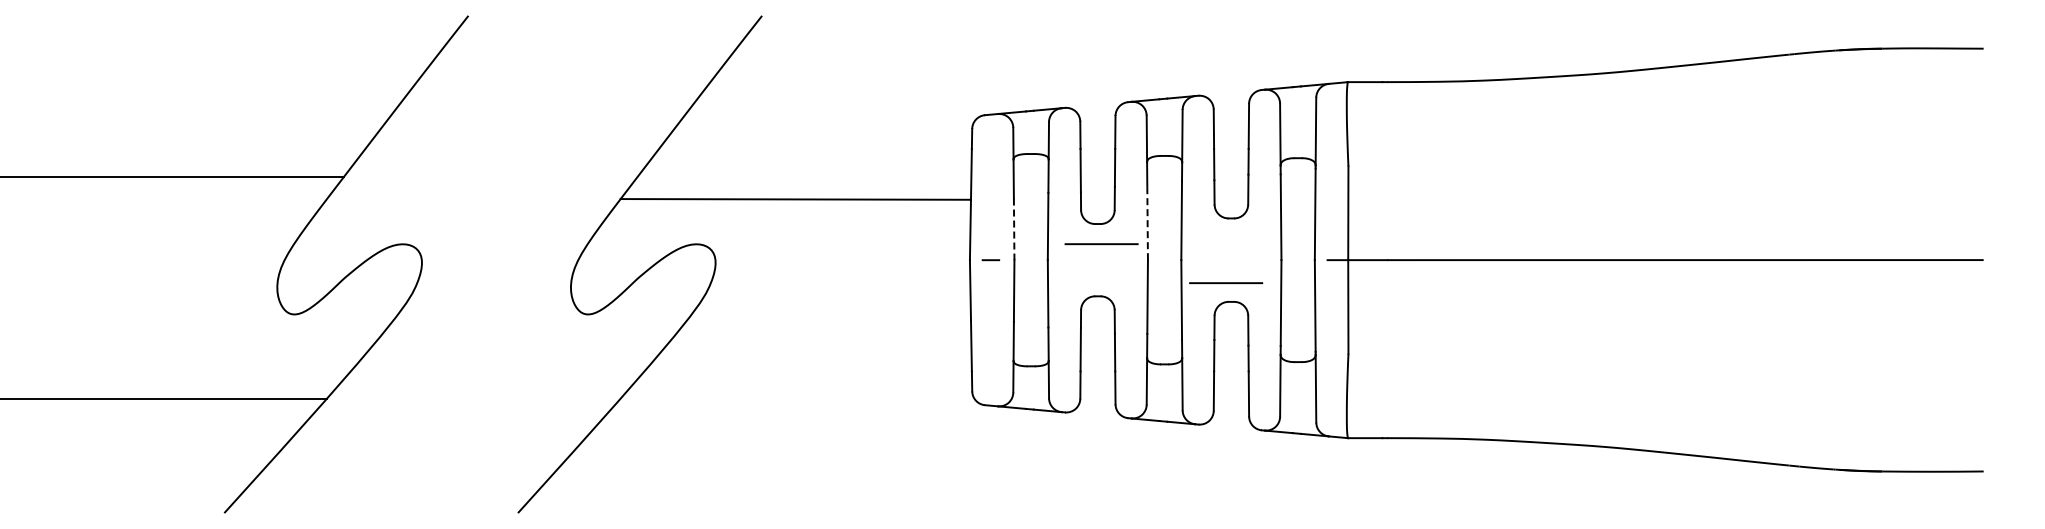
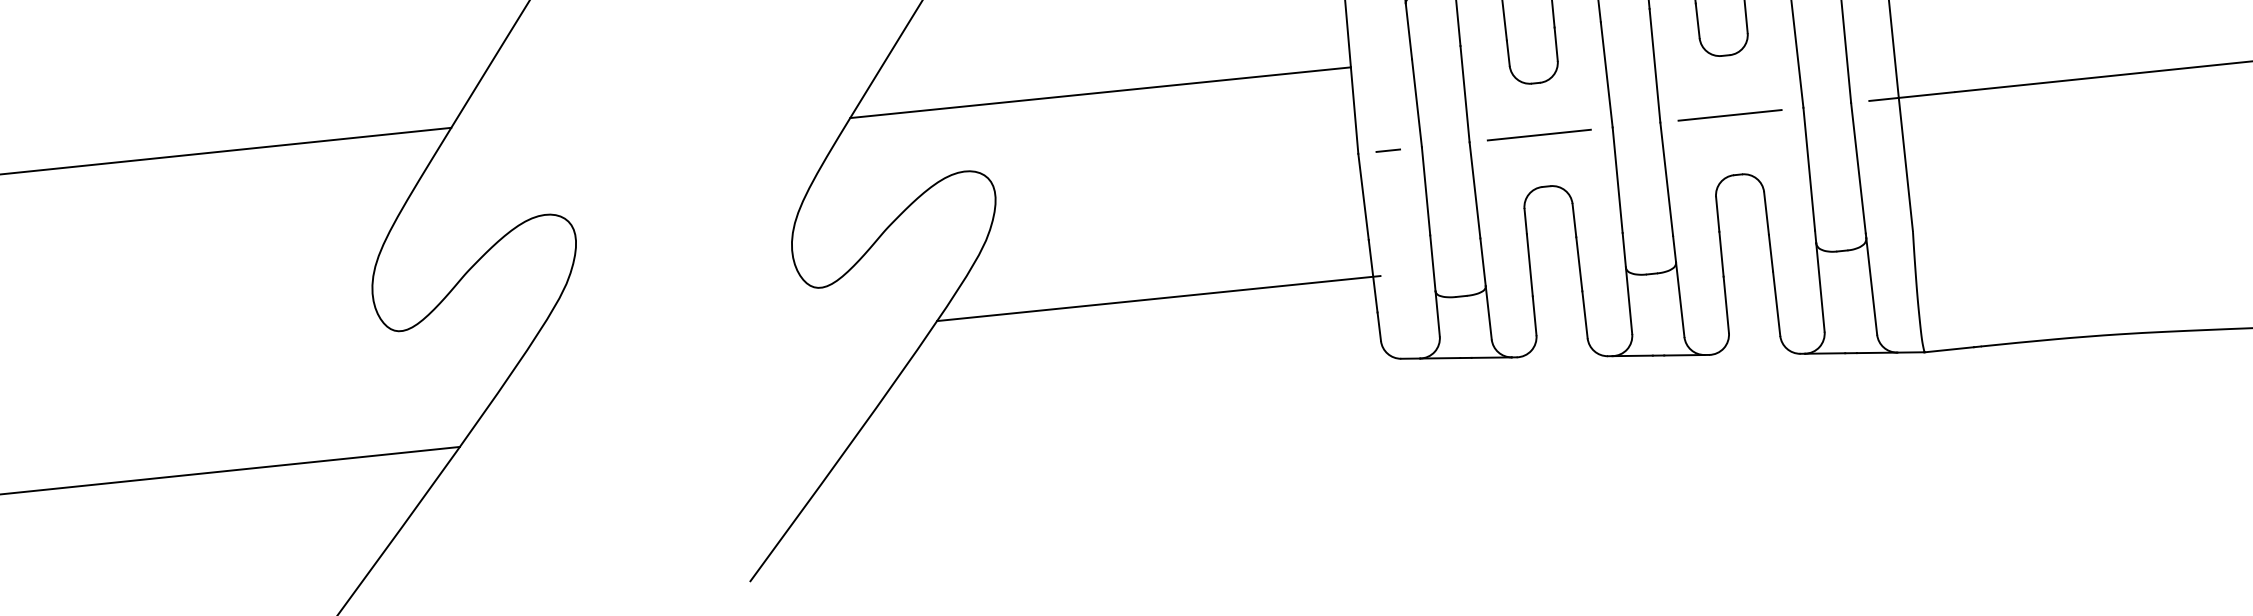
line: (1147, 223) -> (1606, 75), dashed -> solid
line: (1014, 229) -> (1417, 103), dashed -> solid
line: (1101, 244) -> (1539, 135), moved
line: (1226, 283) -> (1730, 115), moved
line: (821, 345) -> (1158, 297), added

